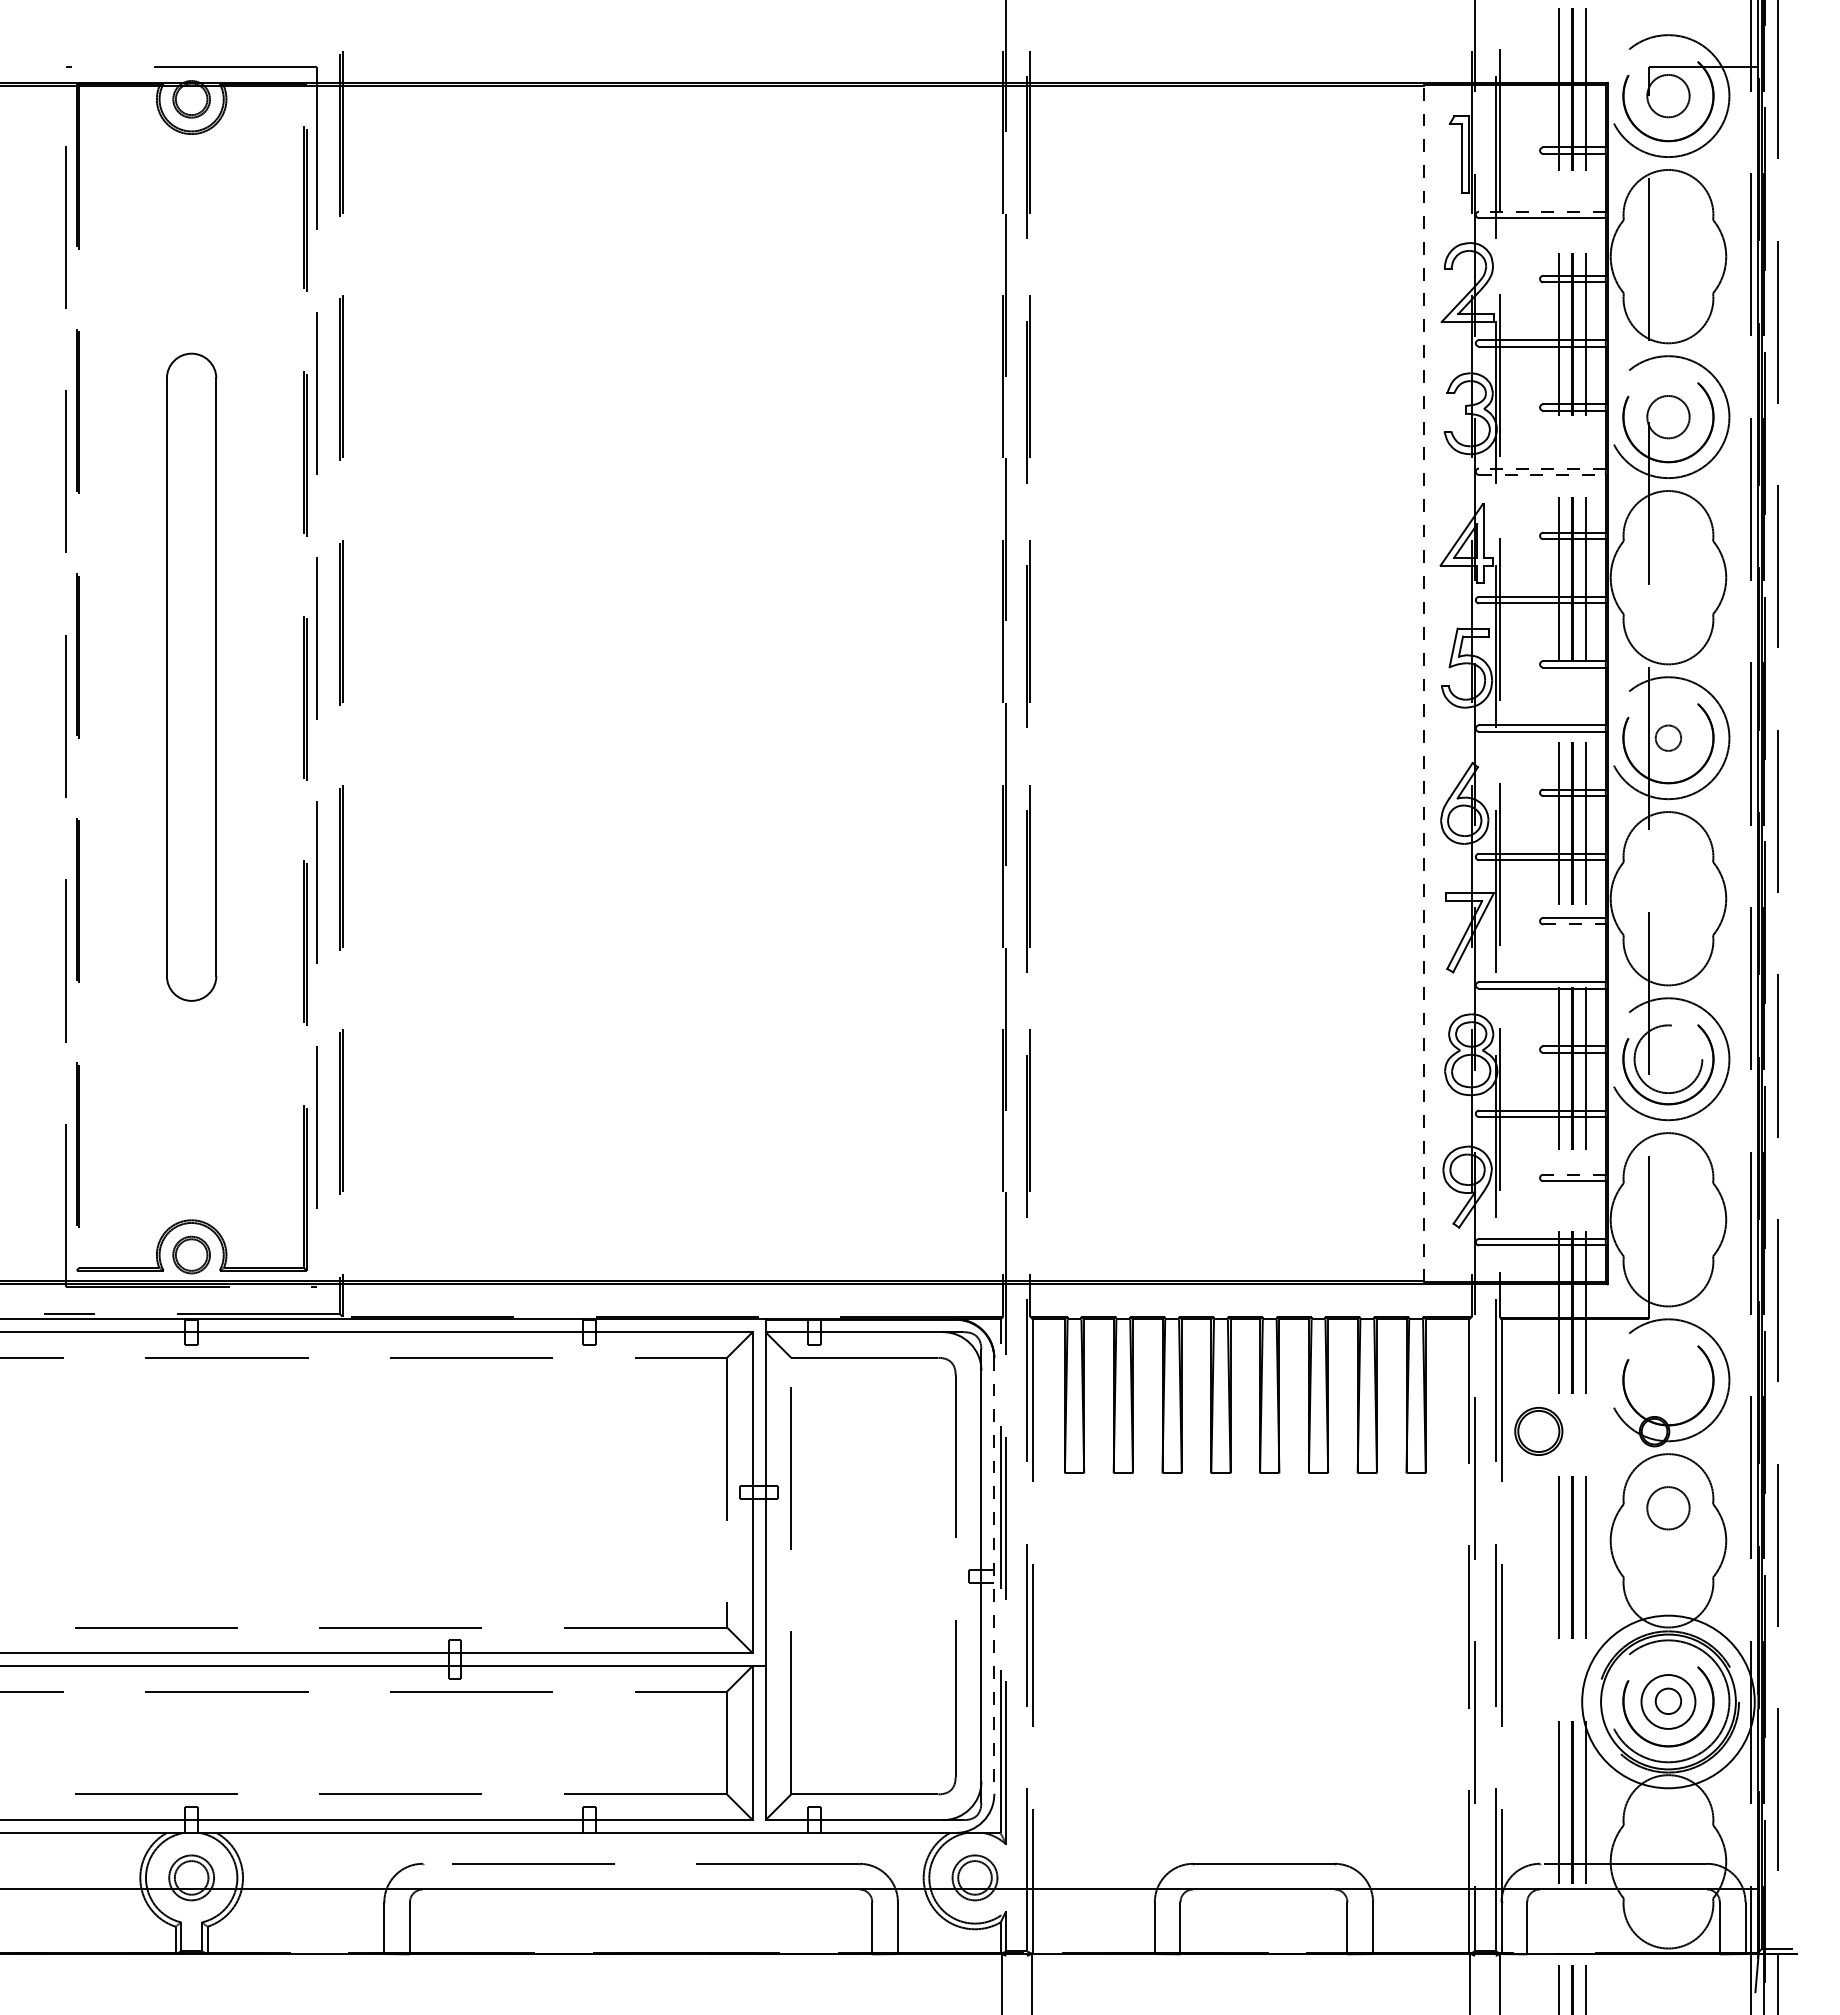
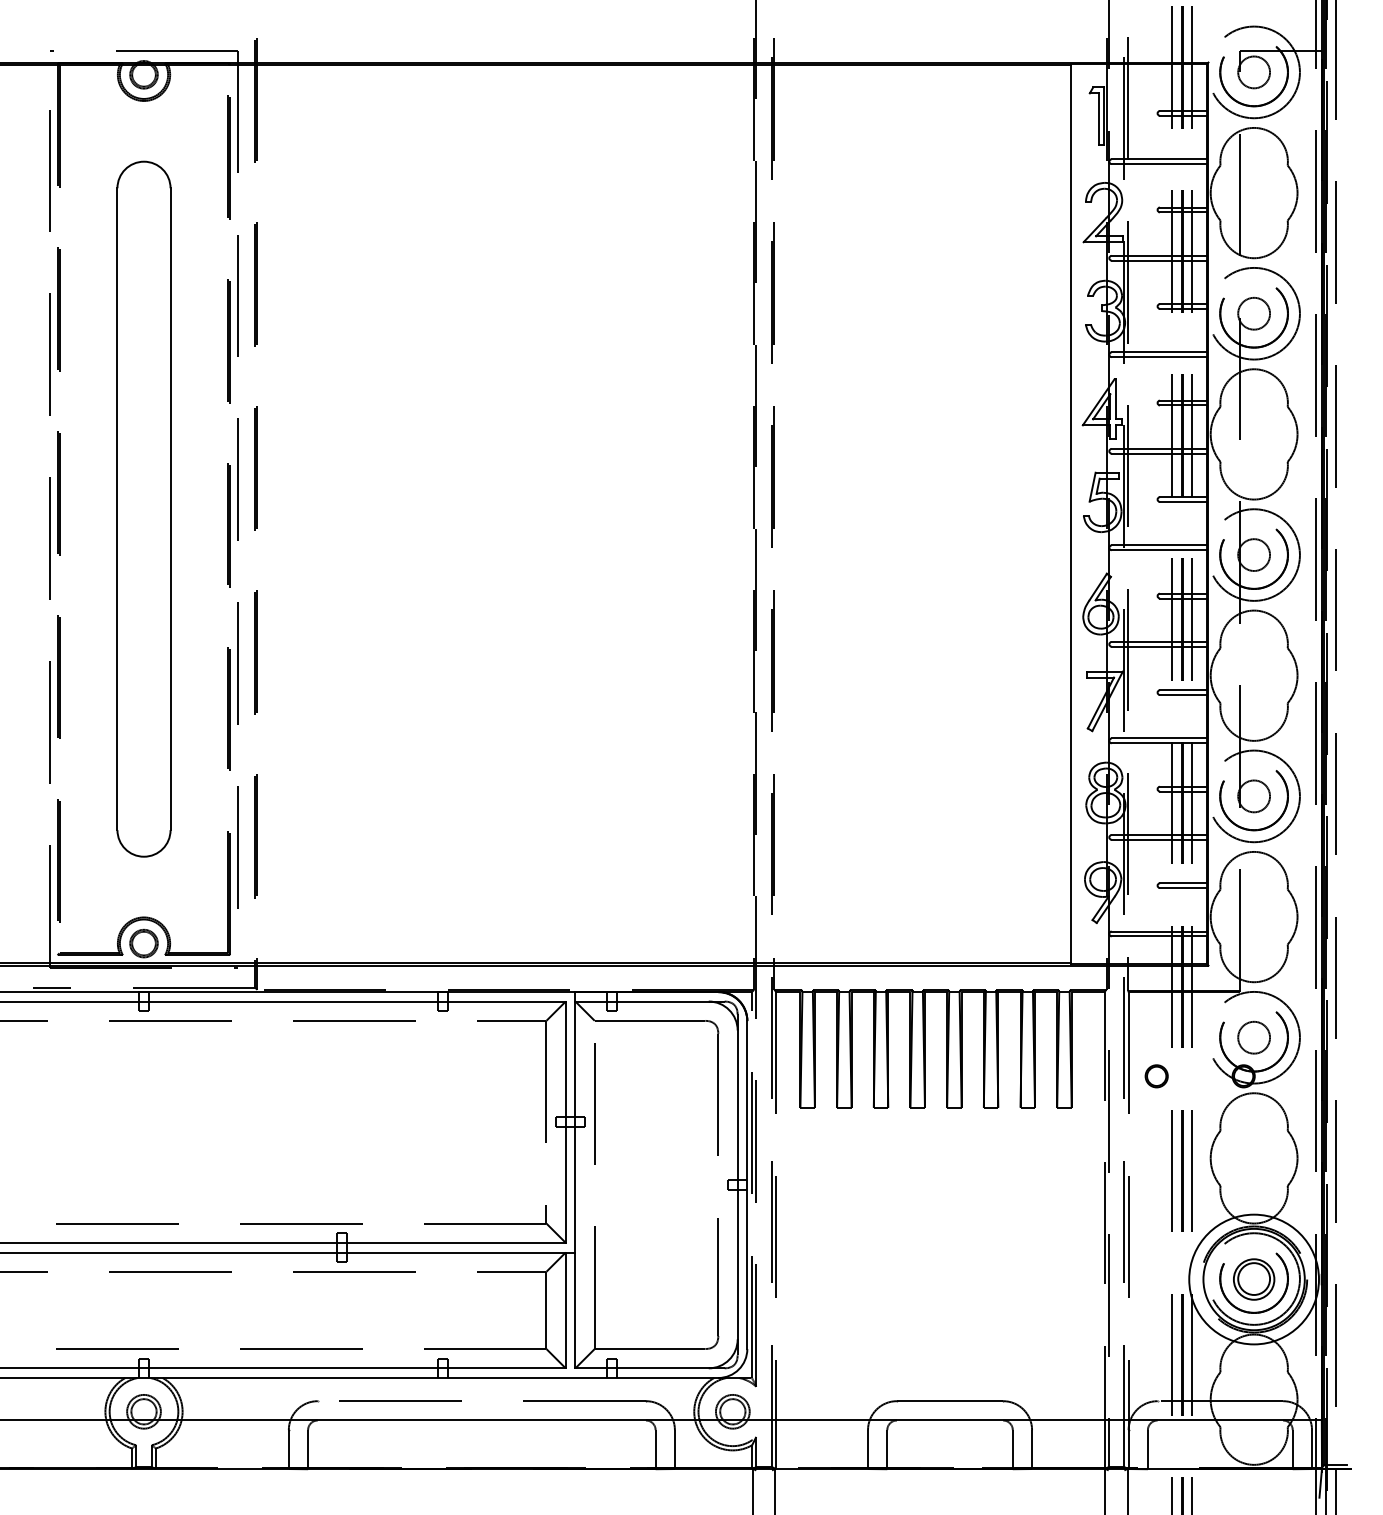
line: (1541, 211) -> (1158, 159), dashed -> solid
line: (1541, 468) -> (1158, 352), dashed -> solid
line: (1542, 474) -> (1159, 356), dashed -> solid
part: (191, 677) -> (143, 509), size x1.43
line: (1424, 683) -> (1070, 513), dashed -> solid
circle: (1668, 738) -> (1254, 555), size x1.67
line: (1574, 924) -> (1183, 695), dashed -> solid
circle: (1668, 1059) -> (1254, 796), size x0.62
line: (1573, 1174) -> (1182, 883), dashed -> solid
part: (1538, 1431) -> (1156, 1076), size x0.62
circle: (1668, 1508) -> (1254, 1037), moved
line: (994, 1576) -> (747, 1185), dashed -> solid
circle: (1668, 1701) -> (1254, 1279), size x1.67

